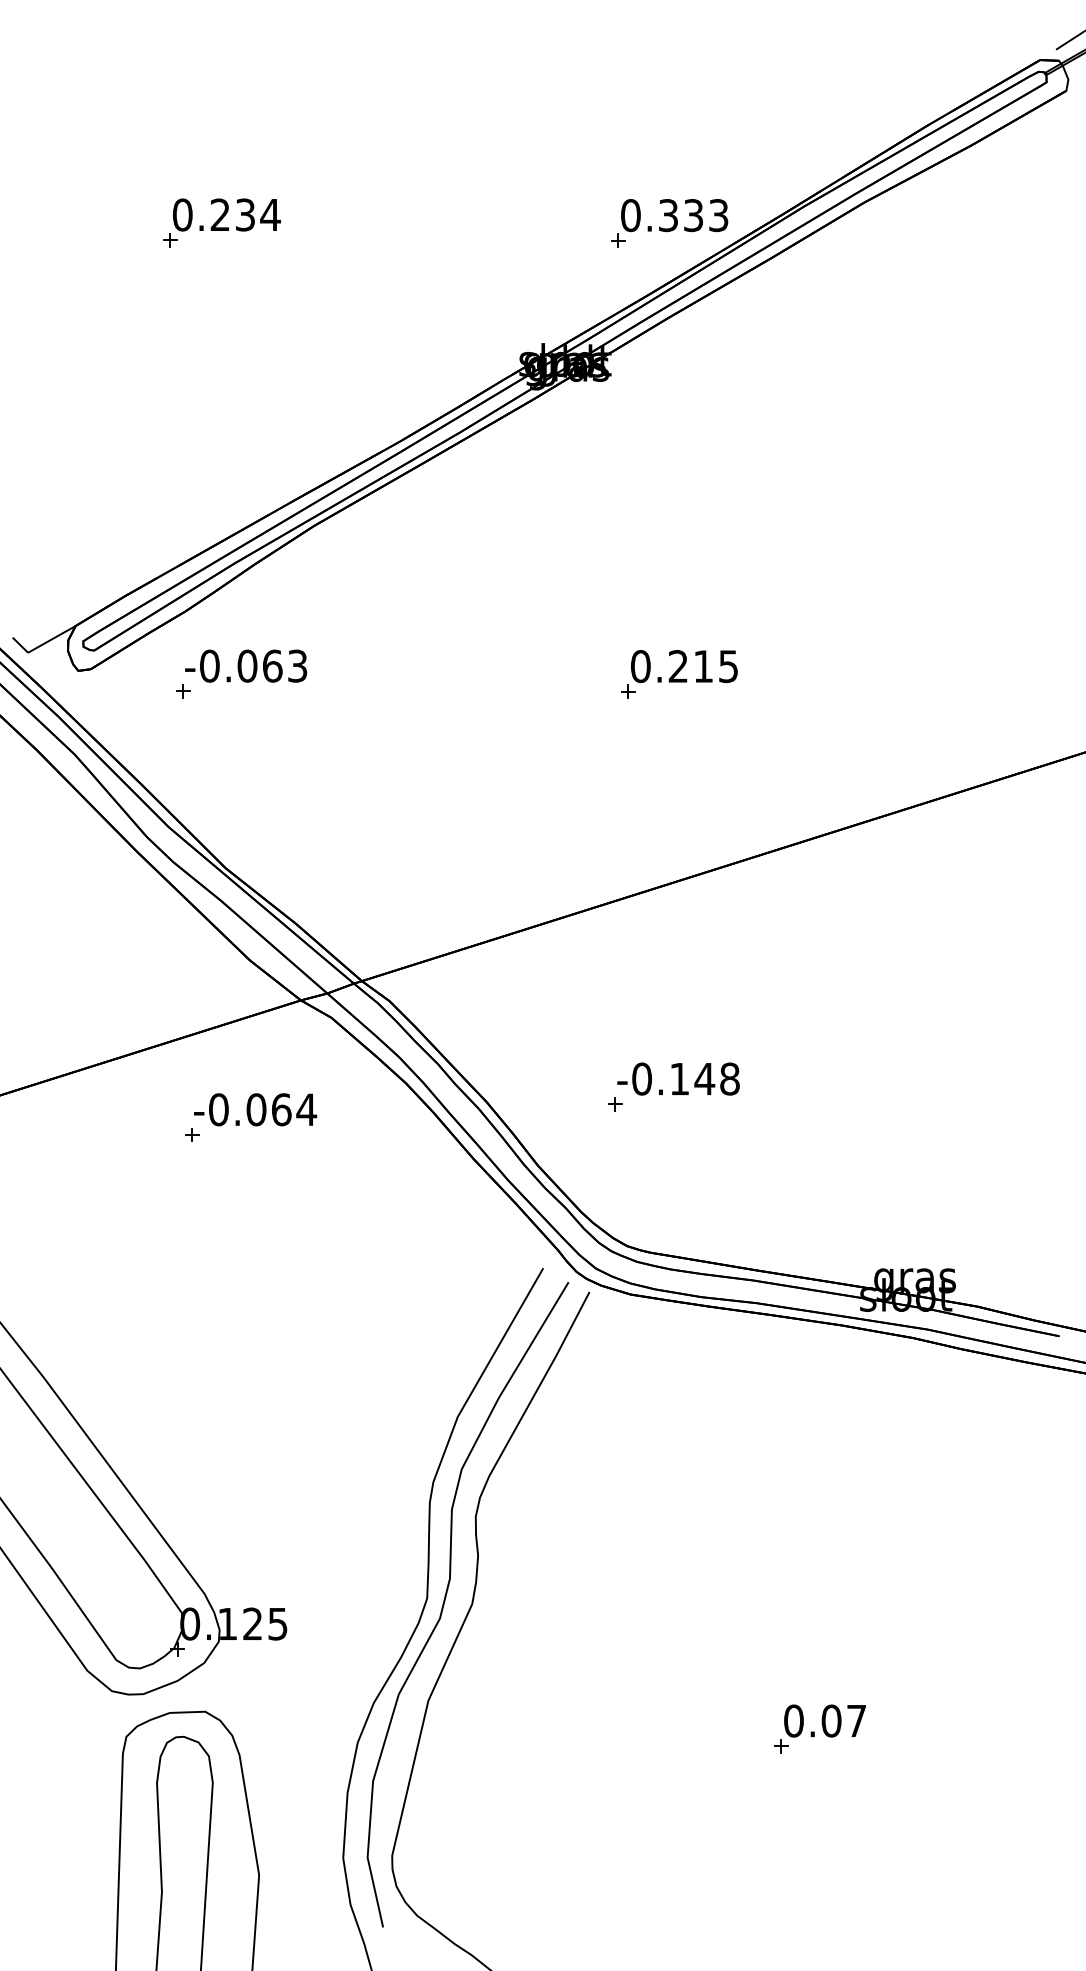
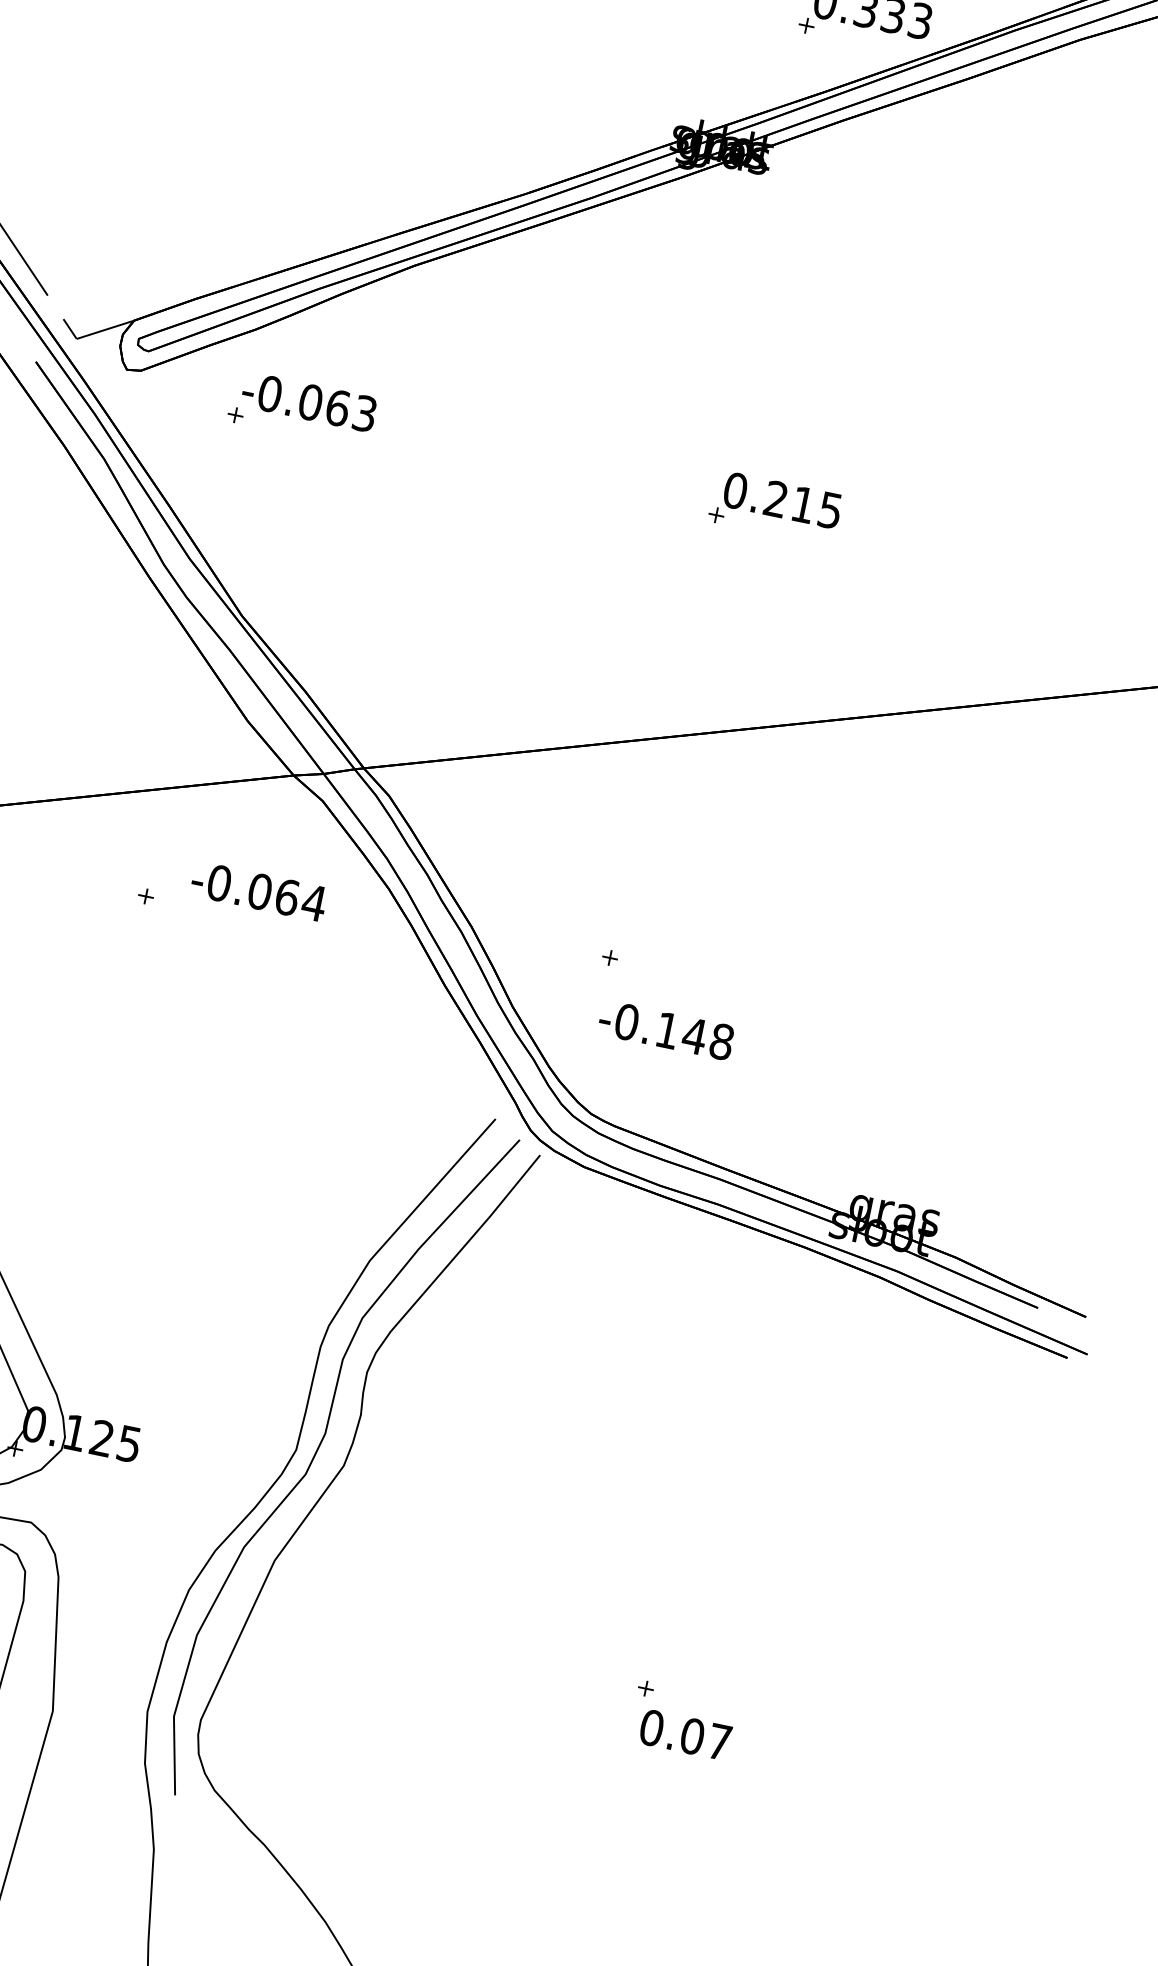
text: (678, 1078) -> (666, 1029), moved
text: (255, 1109) -> (259, 891), moved
text: (824, 1720) -> (685, 1734), moved

